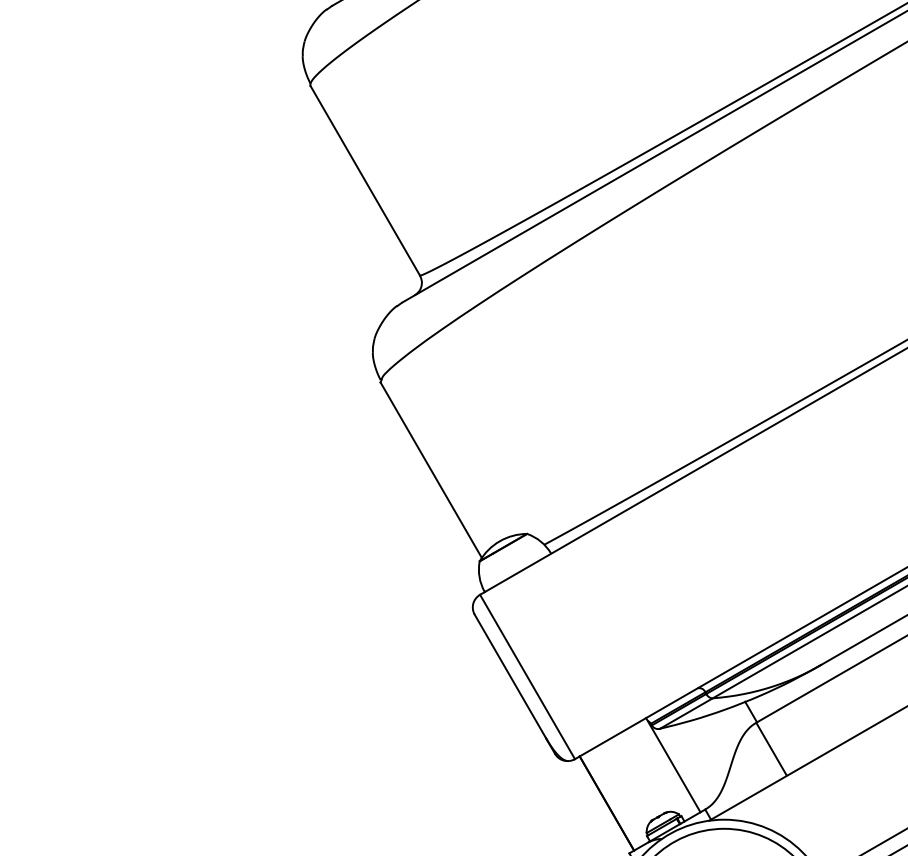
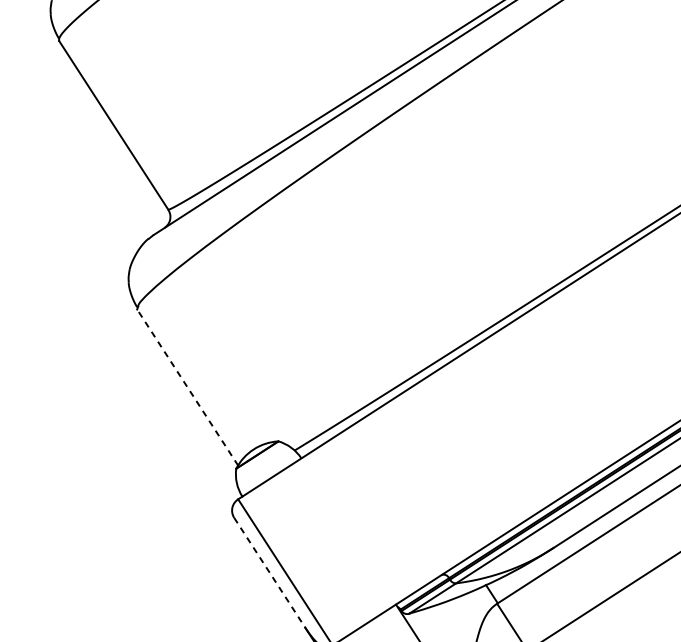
line: (431, 469) -> (187, 386), solid -> dashed
line: (510, 676) -> (269, 572), solid -> dashed

